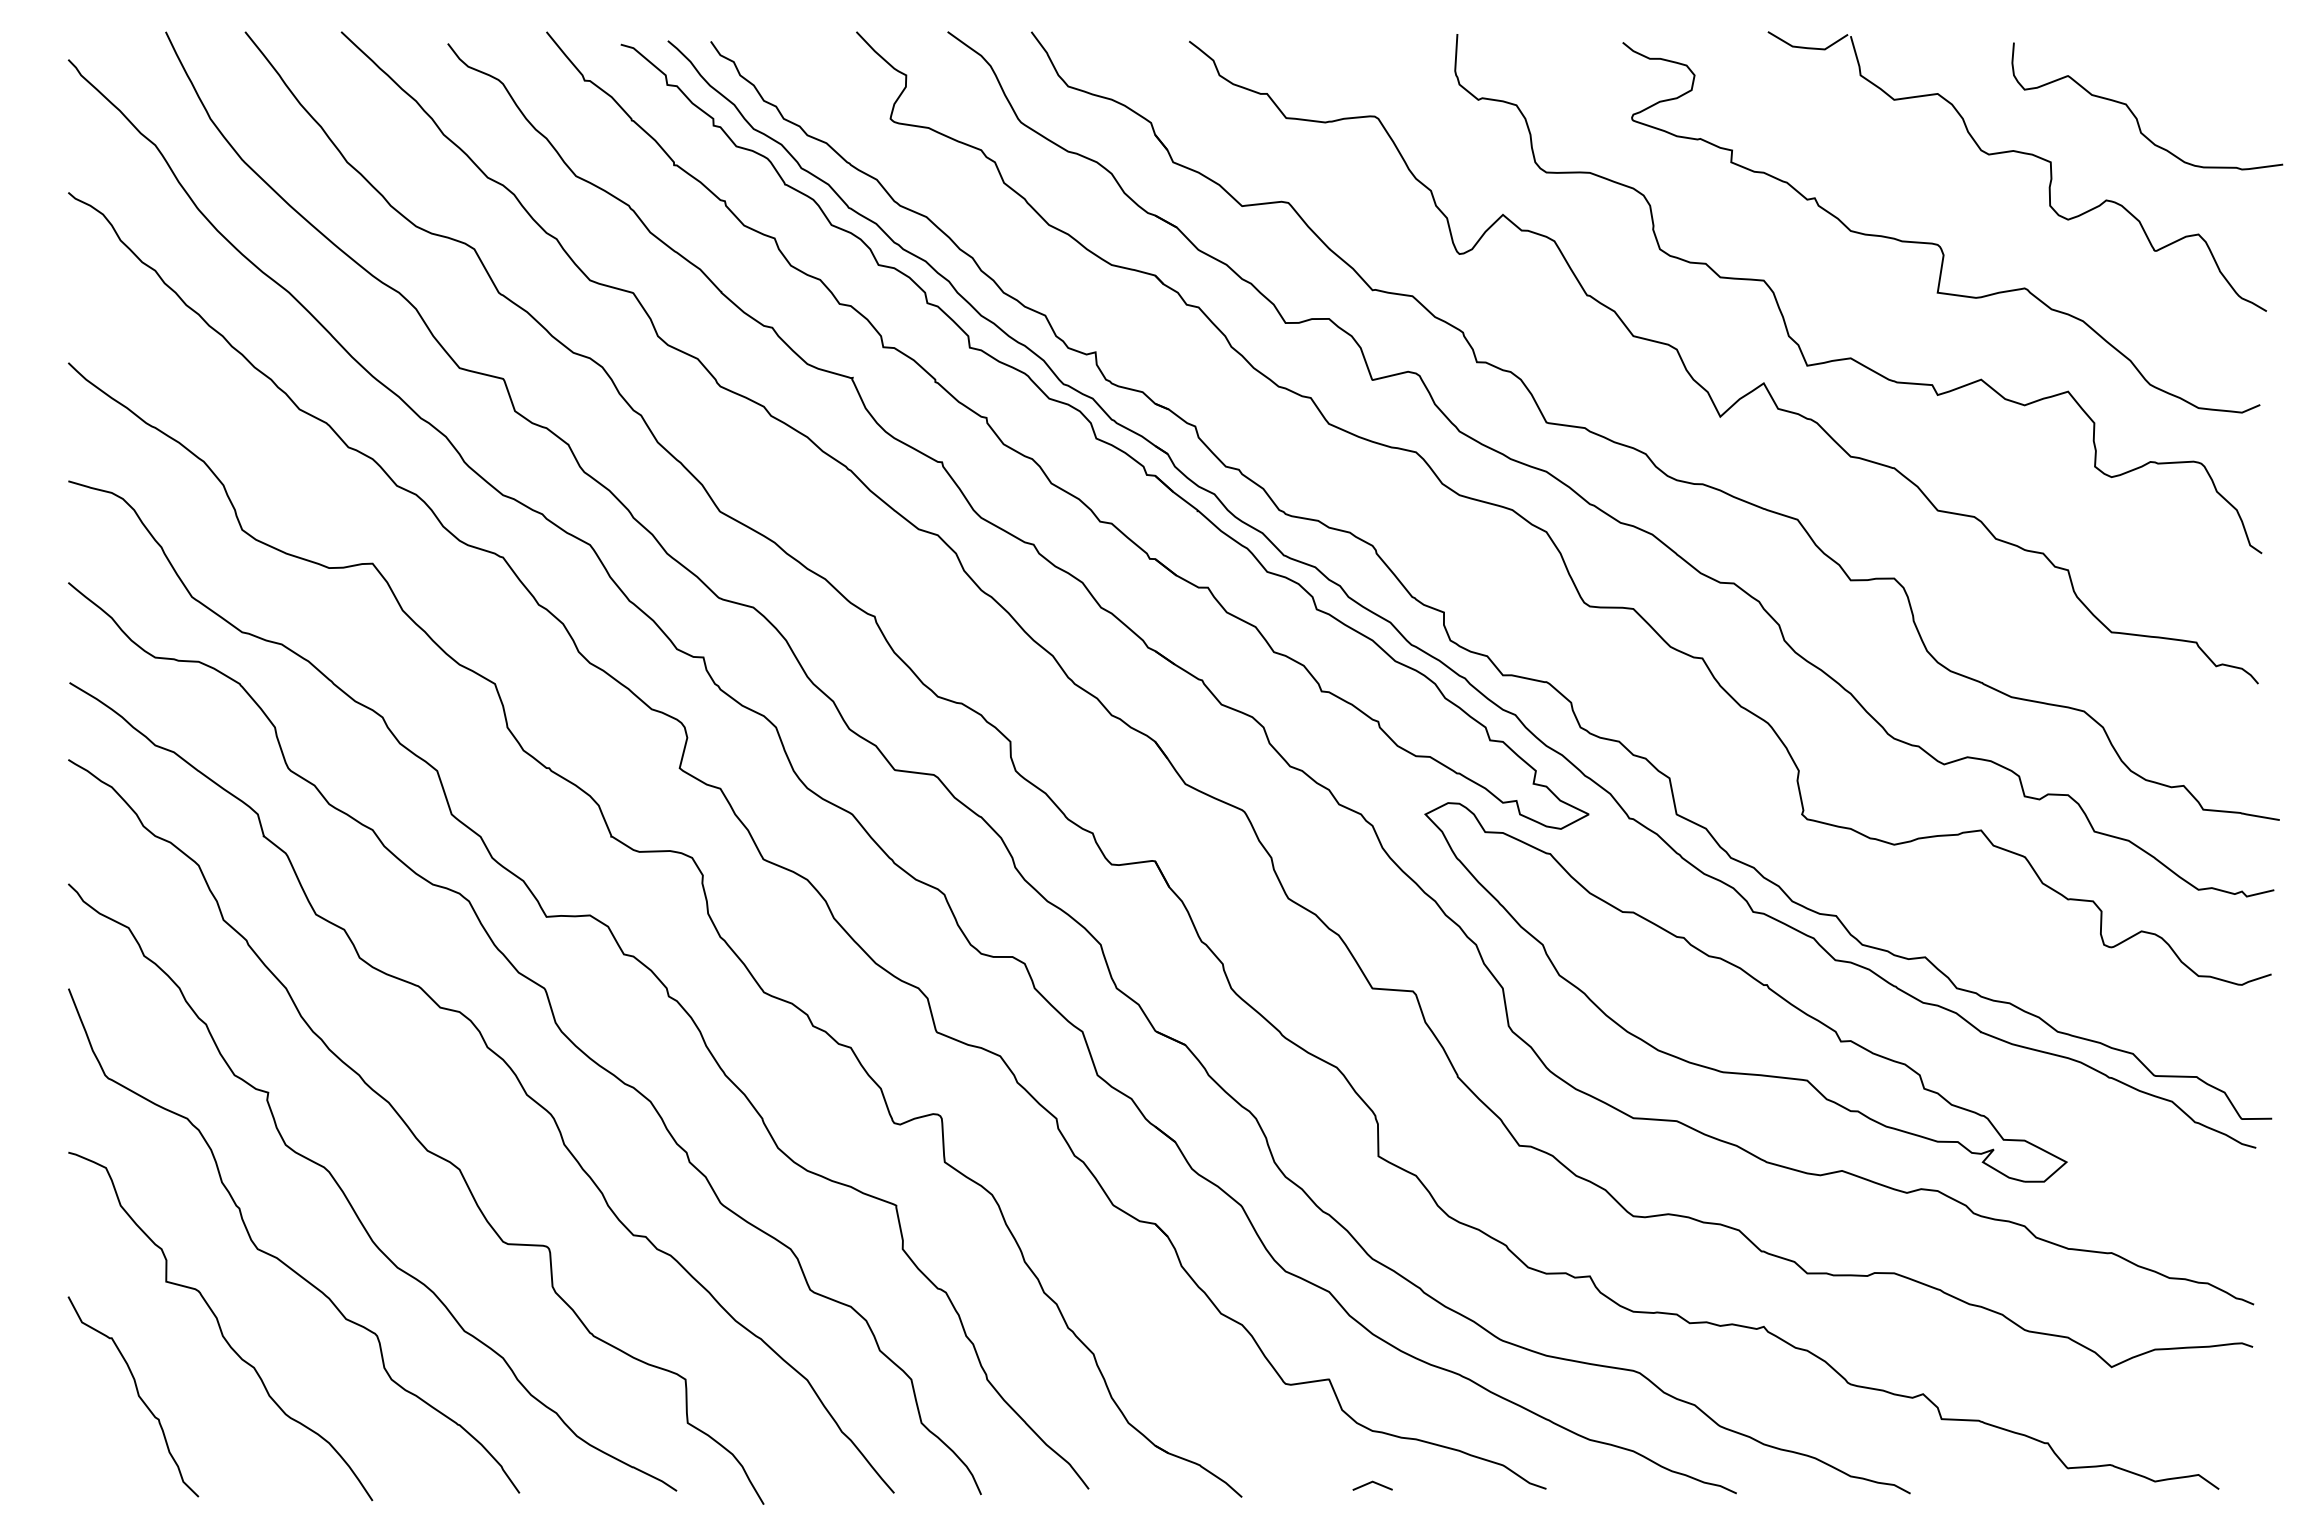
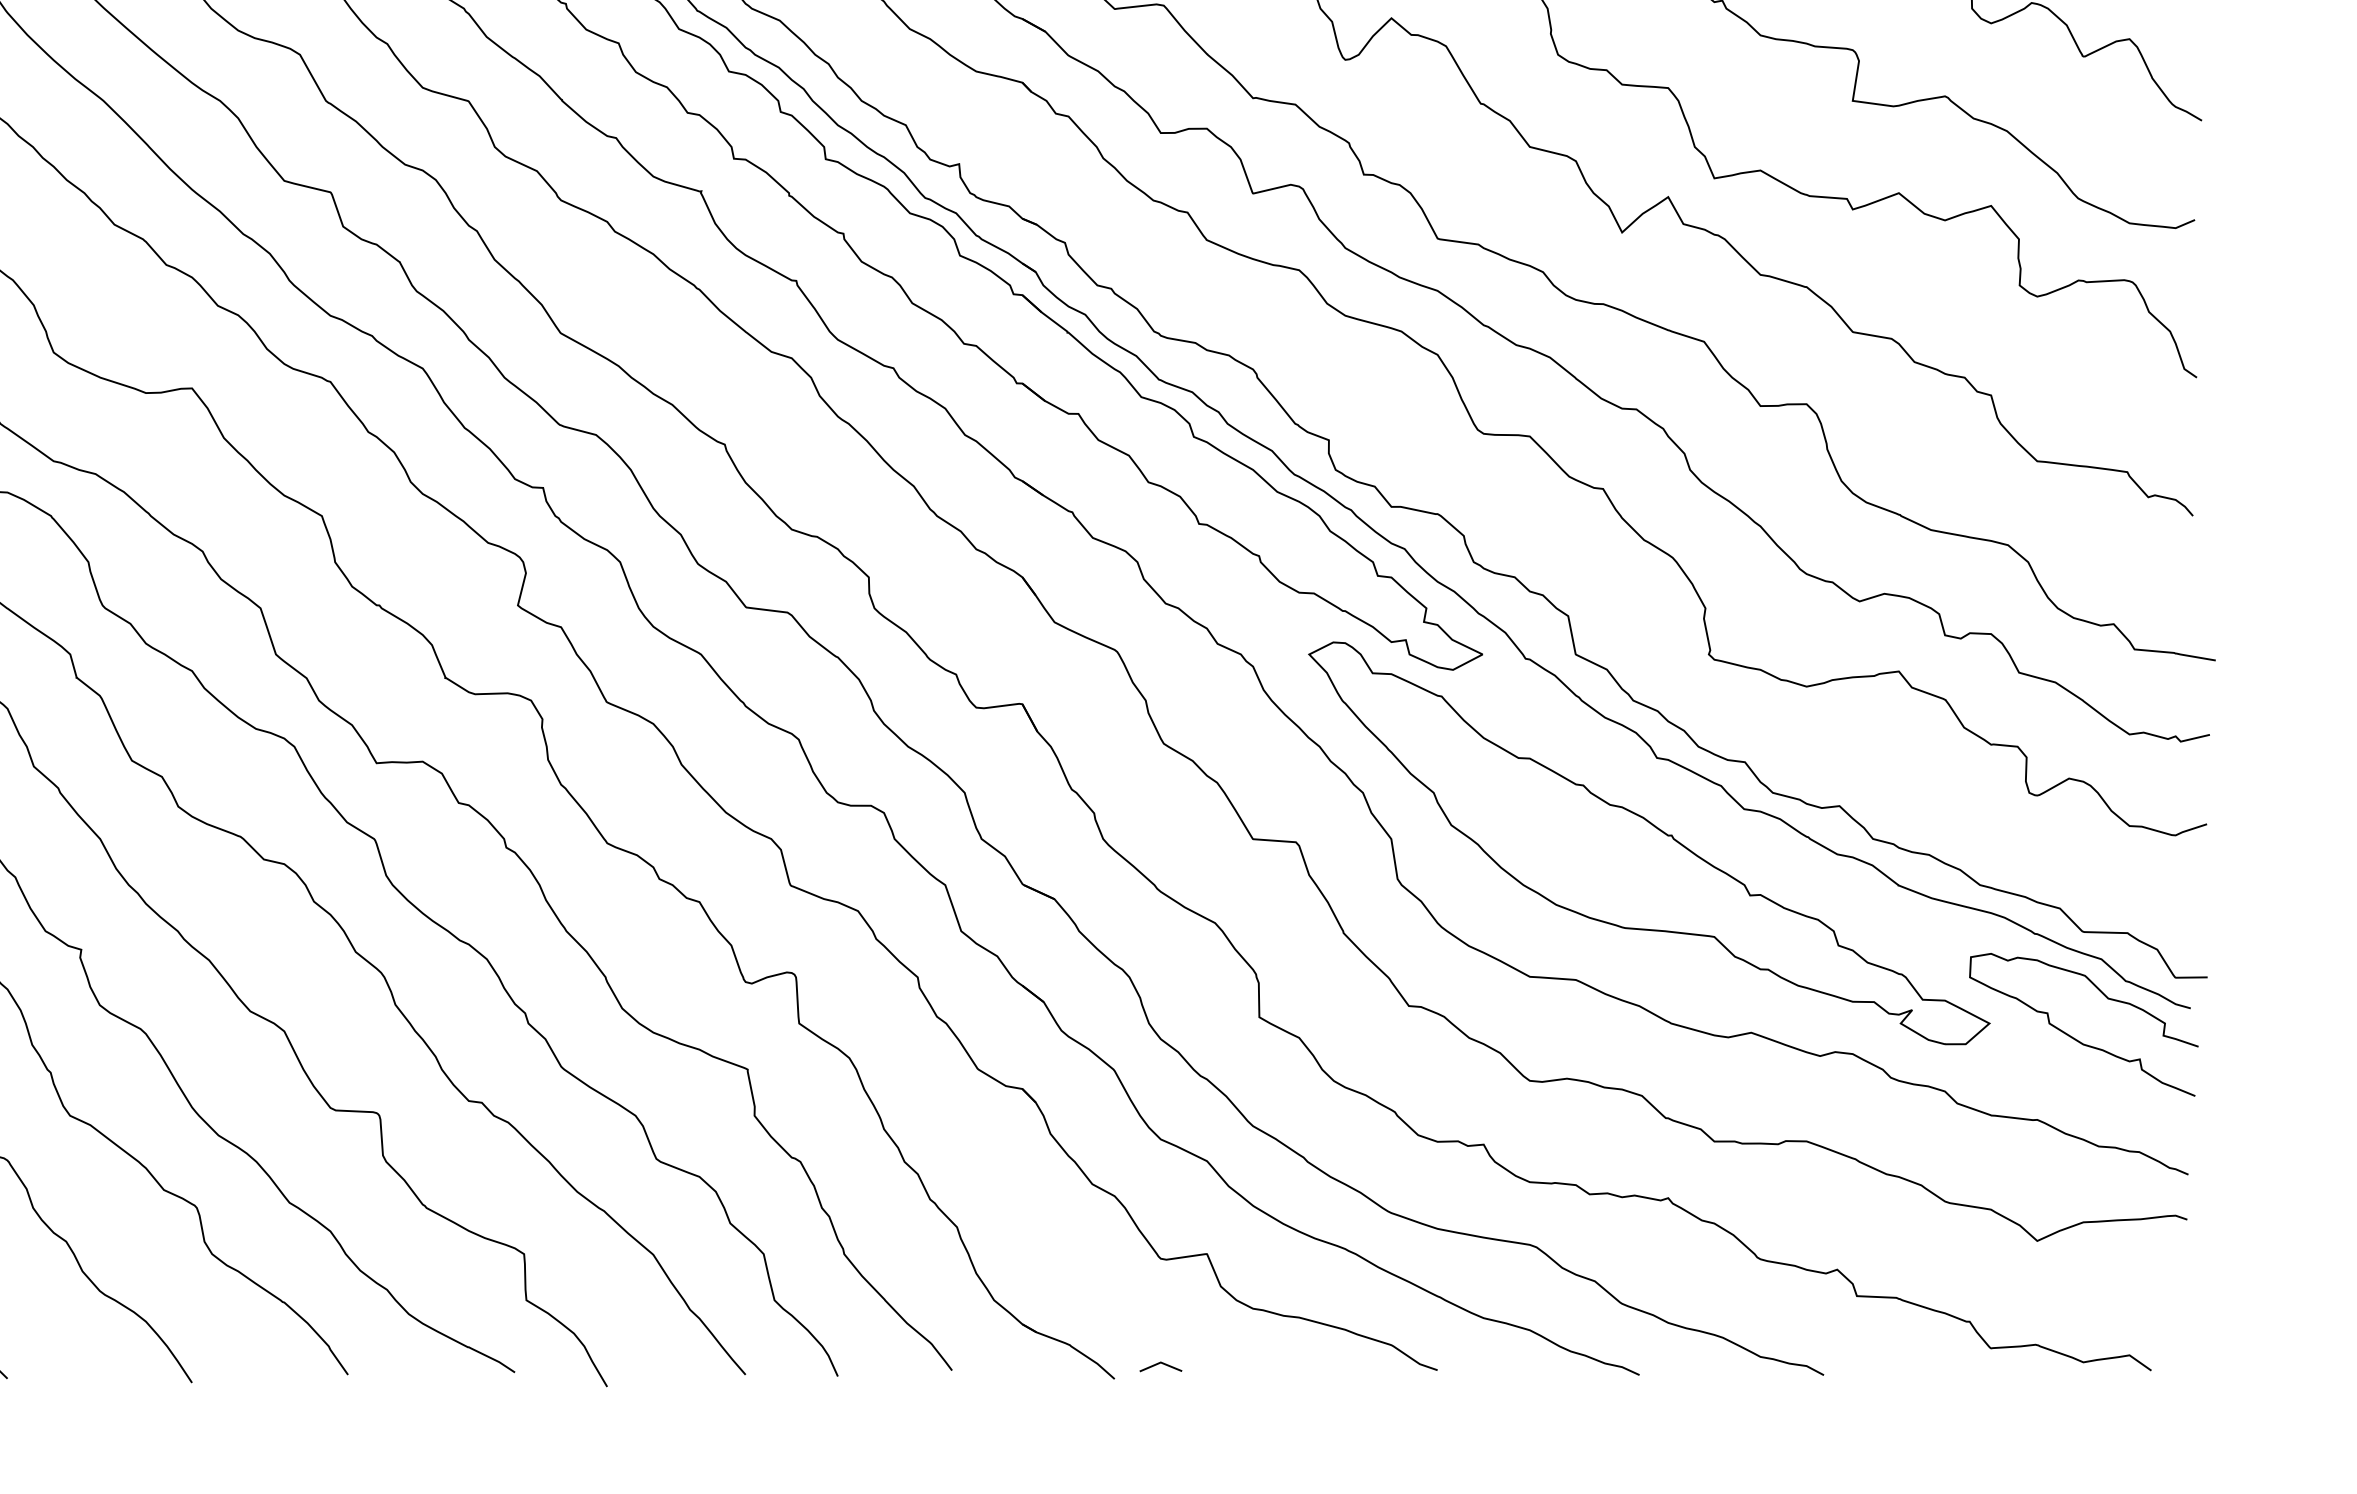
curve: (2148, 1176) -> (2076, 1038), added
line: (1371, 1483) -> (1159, 1364), moved

